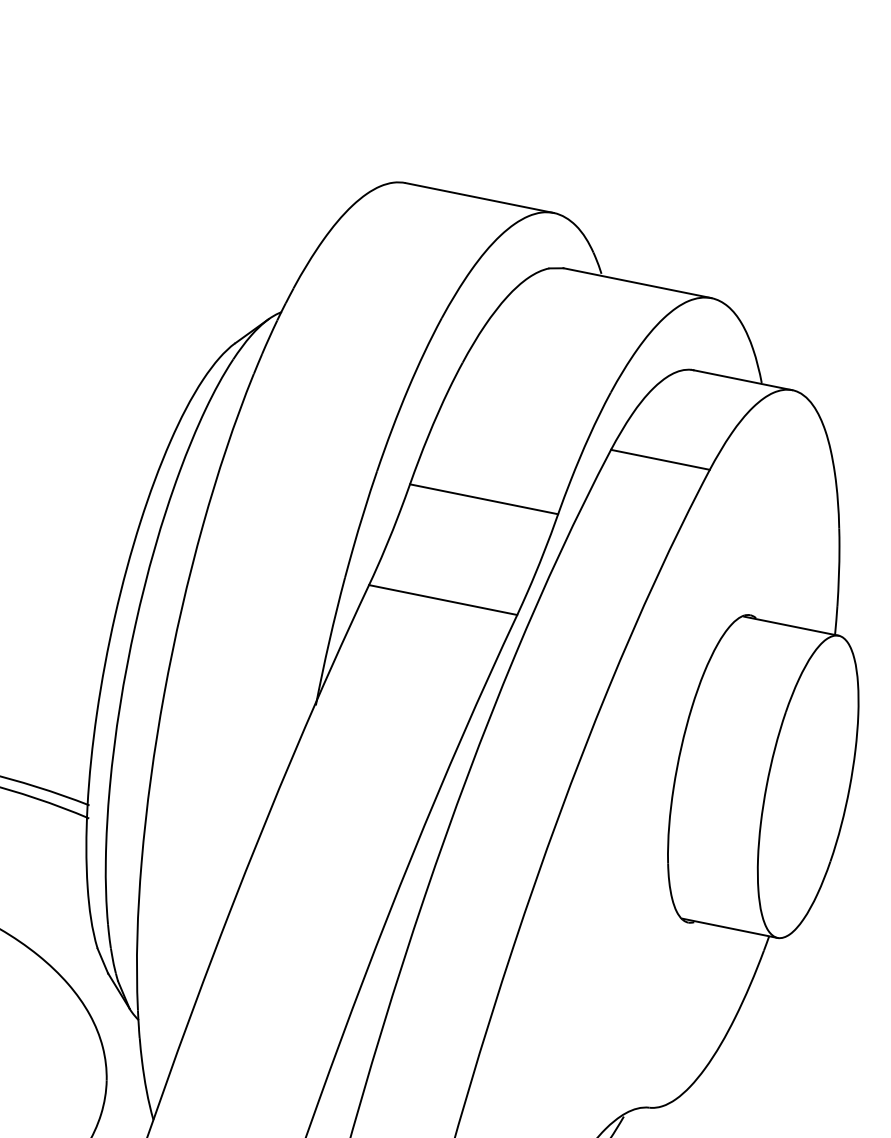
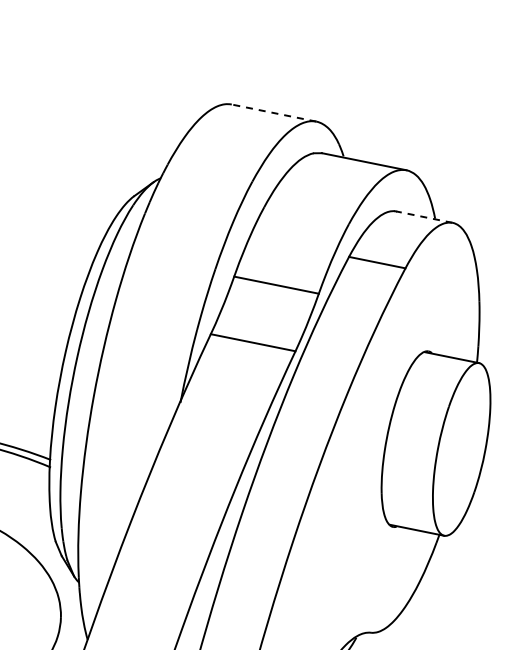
line: (478, 198) -> (273, 113), solid -> dashed
line: (743, 380) -> (424, 217), solid -> dashed

